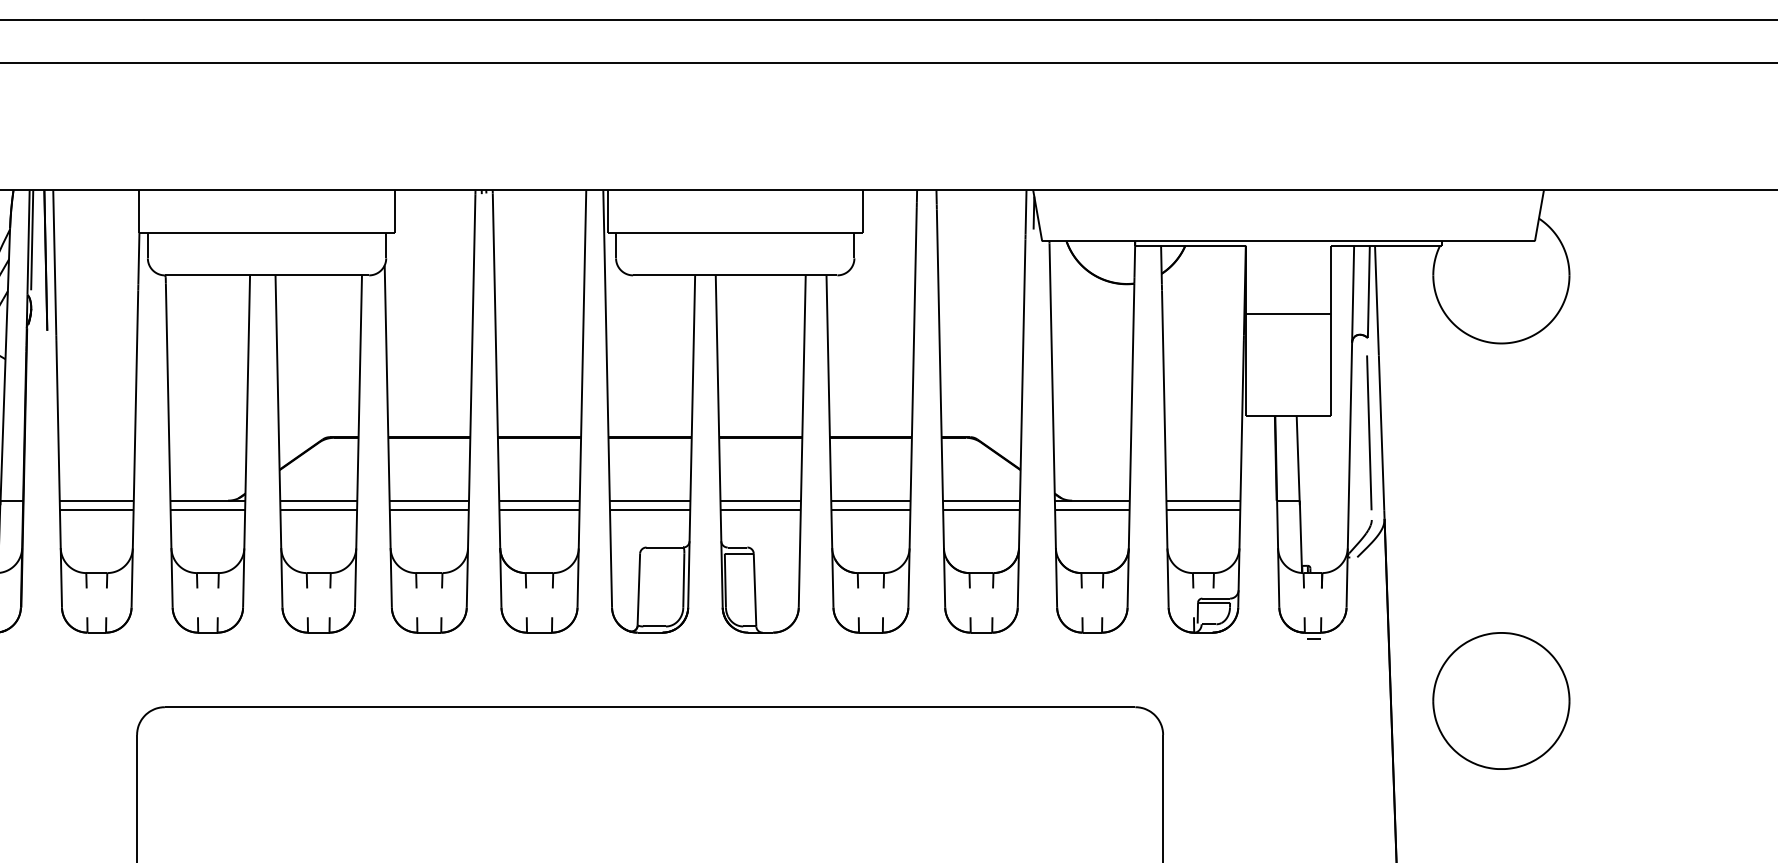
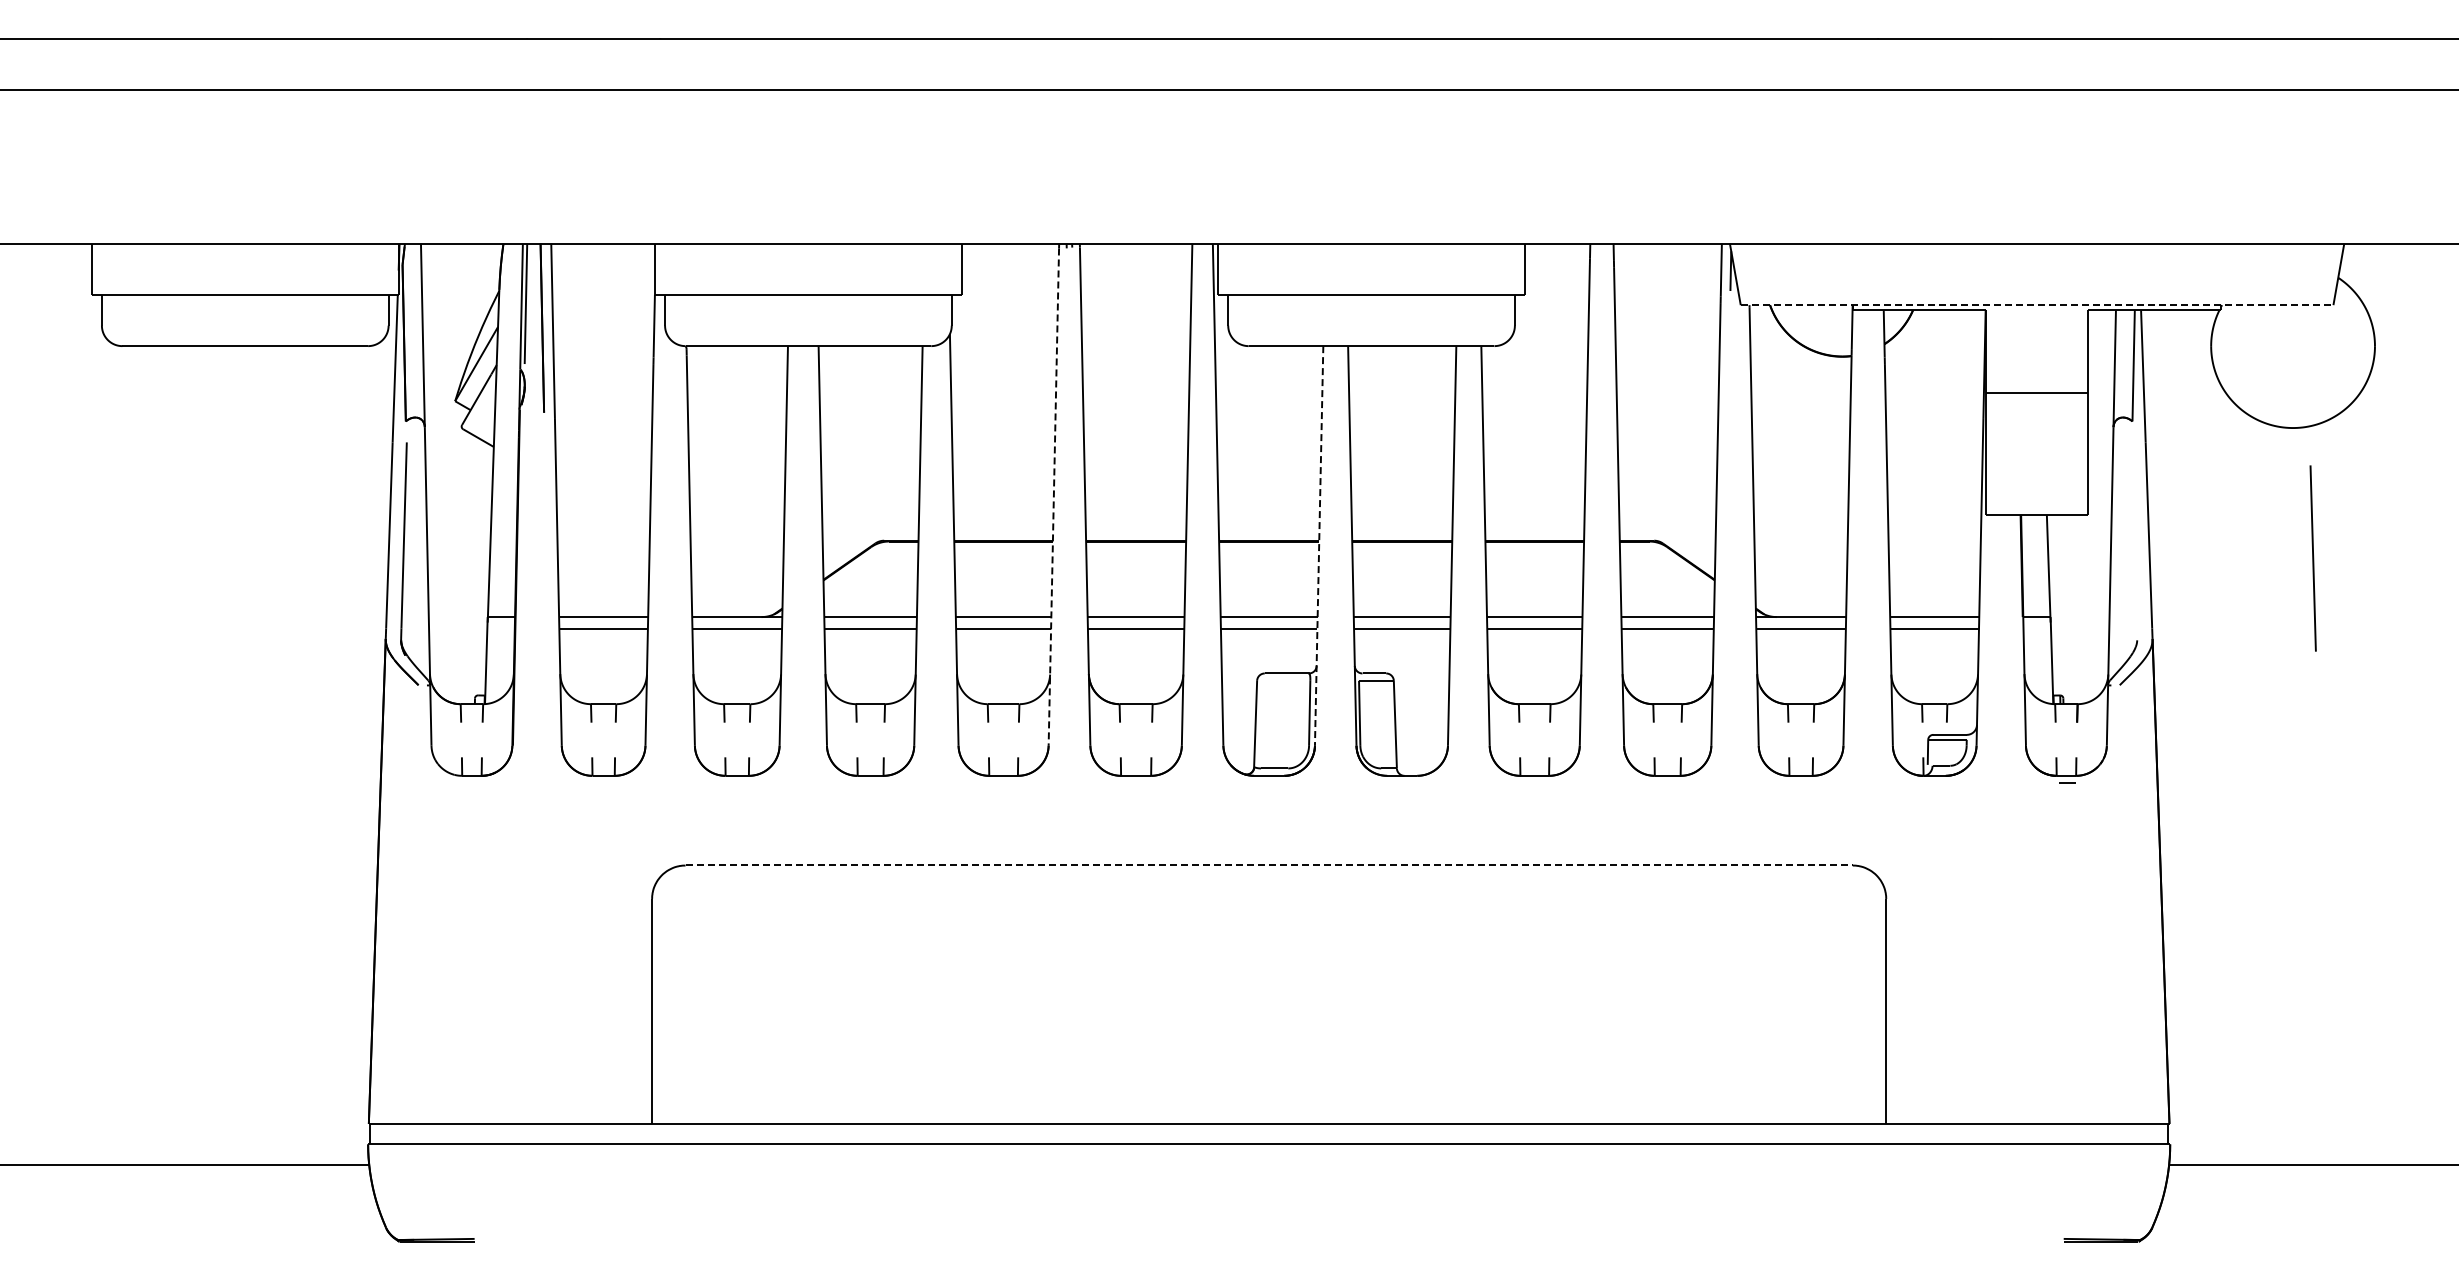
line: (1288, 241) -> (2037, 305), solid -> dashed
line: (470, 401) -> (1053, 497), solid -> dashed
line: (1368, 432) -> (2312, 558), moved
line: (691, 441) -> (1319, 545), solid -> dashed
part: (1500, 700) -> (2292, 857), removed
line: (650, 707) -> (1269, 865), solid -> dashed

